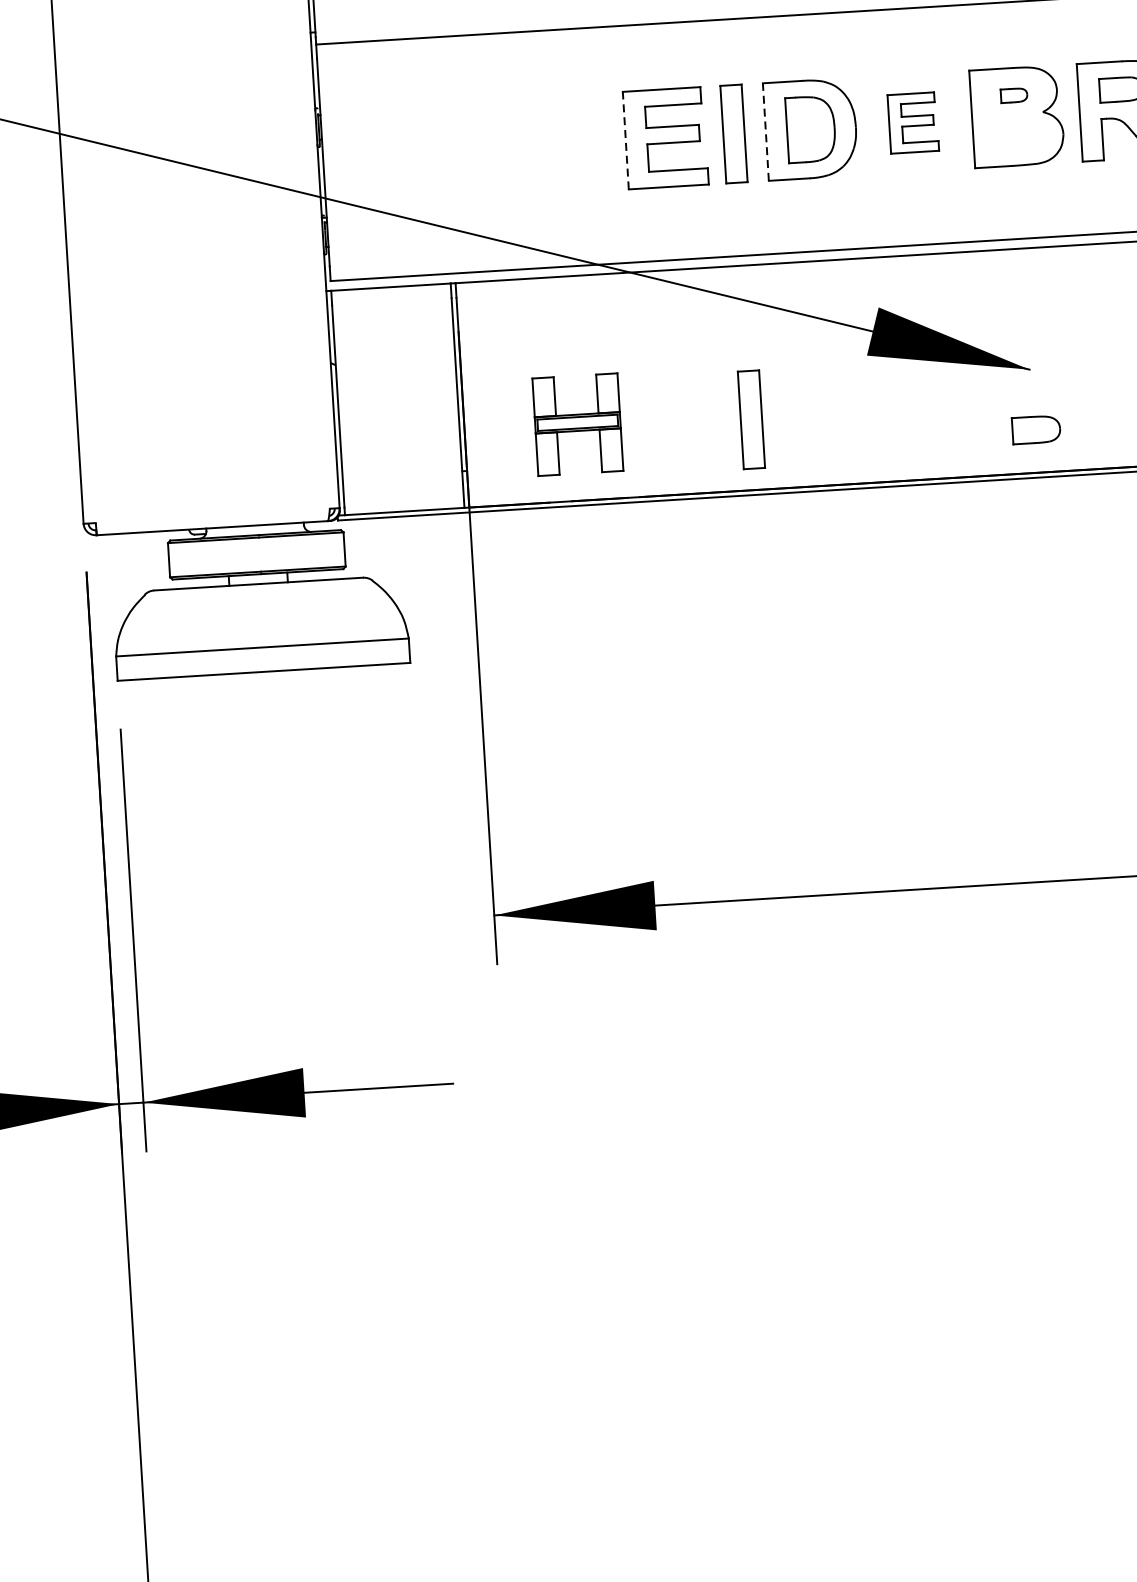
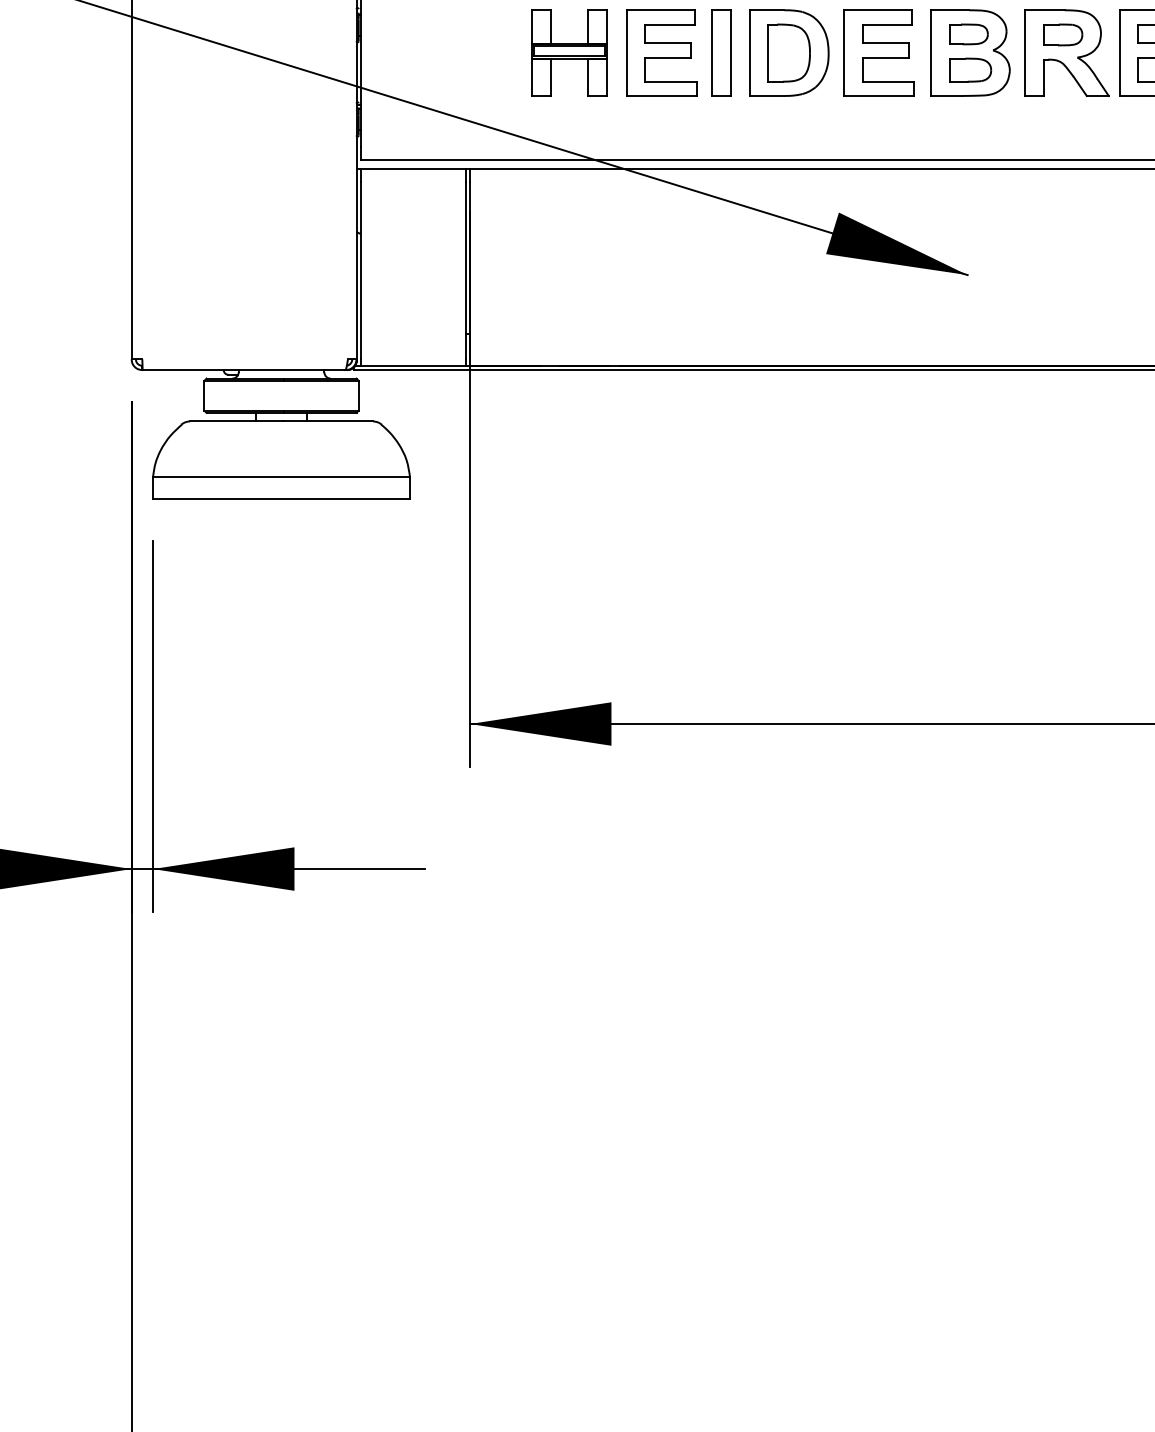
part: (1013, 95) -> (968, 34), size x1.67
part: (912, 122) -> (878, 52), size x1.67
line: (765, 132) -> (749, 53), dashed -> solid
line: (625, 141) -> (626, 53), dashed -> solid
part: (751, 419) -> (721, 303), removed
part: (577, 424) -> (569, 52), moved
part: (1036, 429) -> (970, 69), moved

